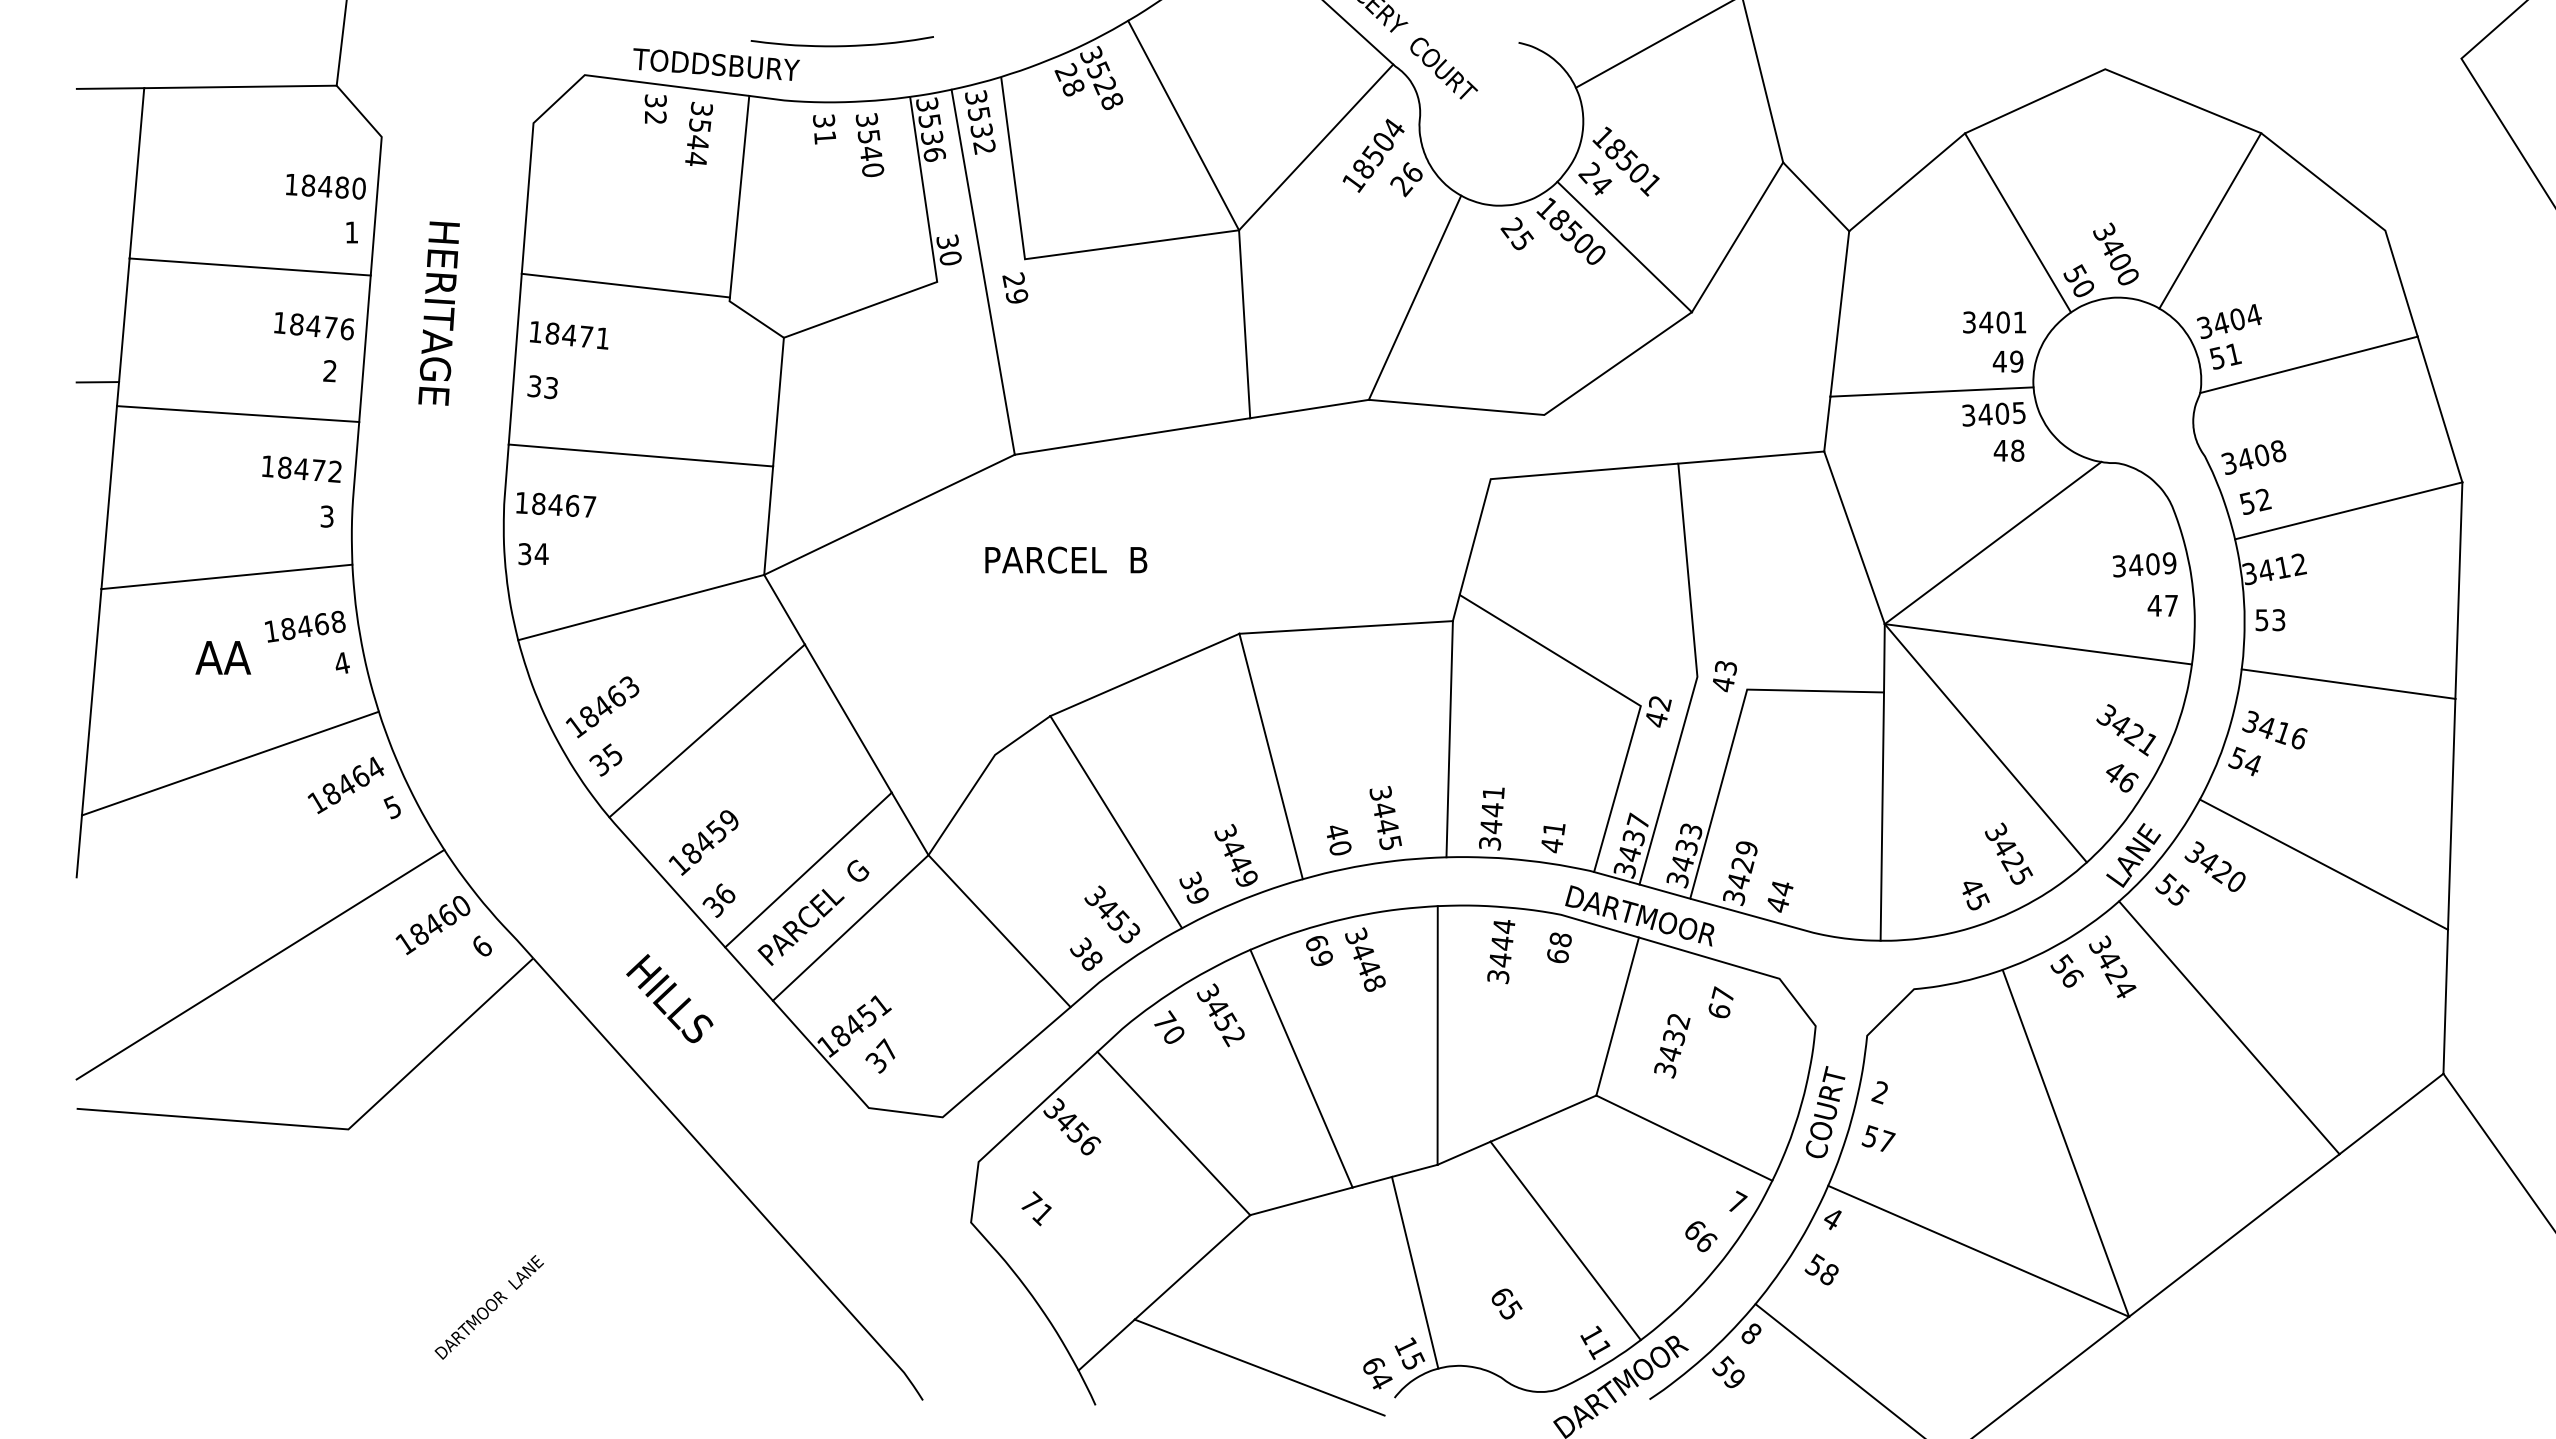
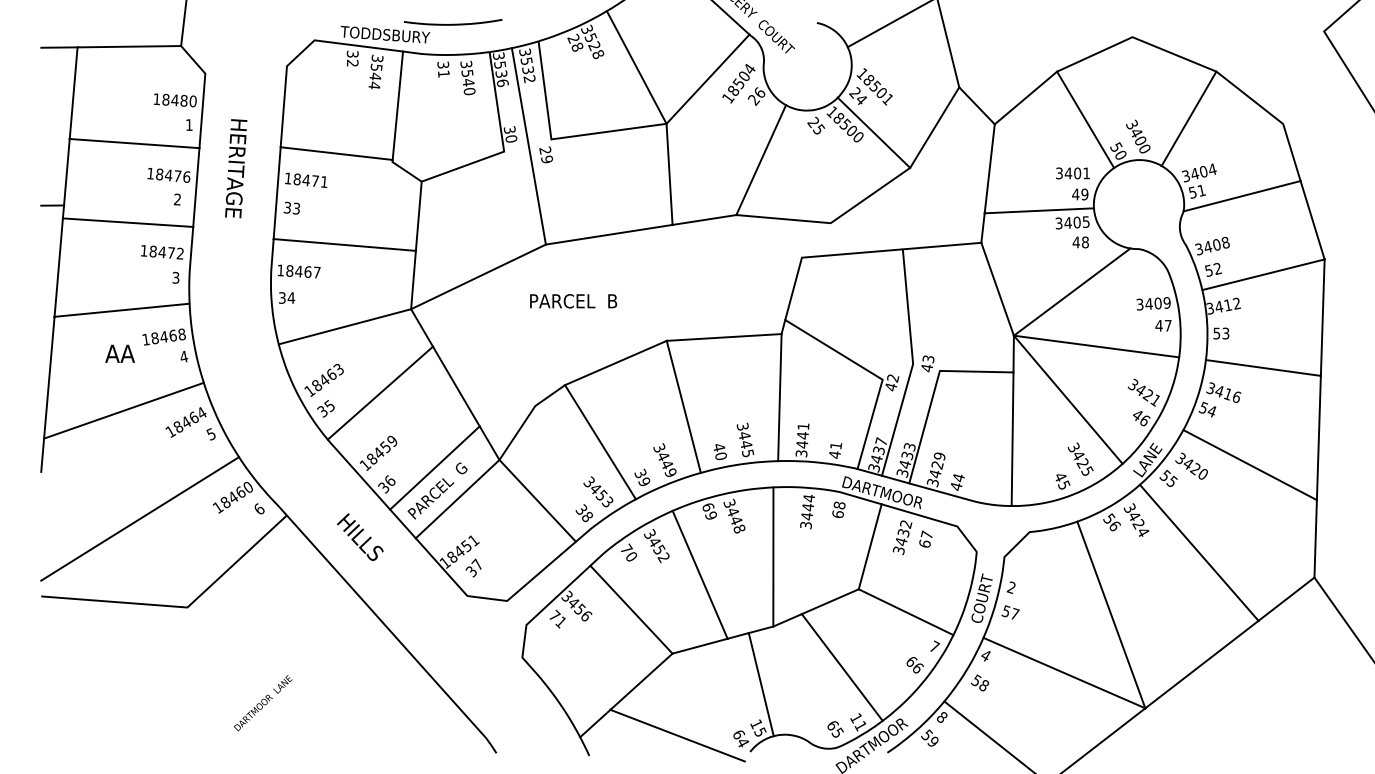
text: (1672, 1045) -> (902, 537), moved
text: (1036, 1207) -> (557, 618), moved
text: (1506, 1304) -> (835, 729), moved

